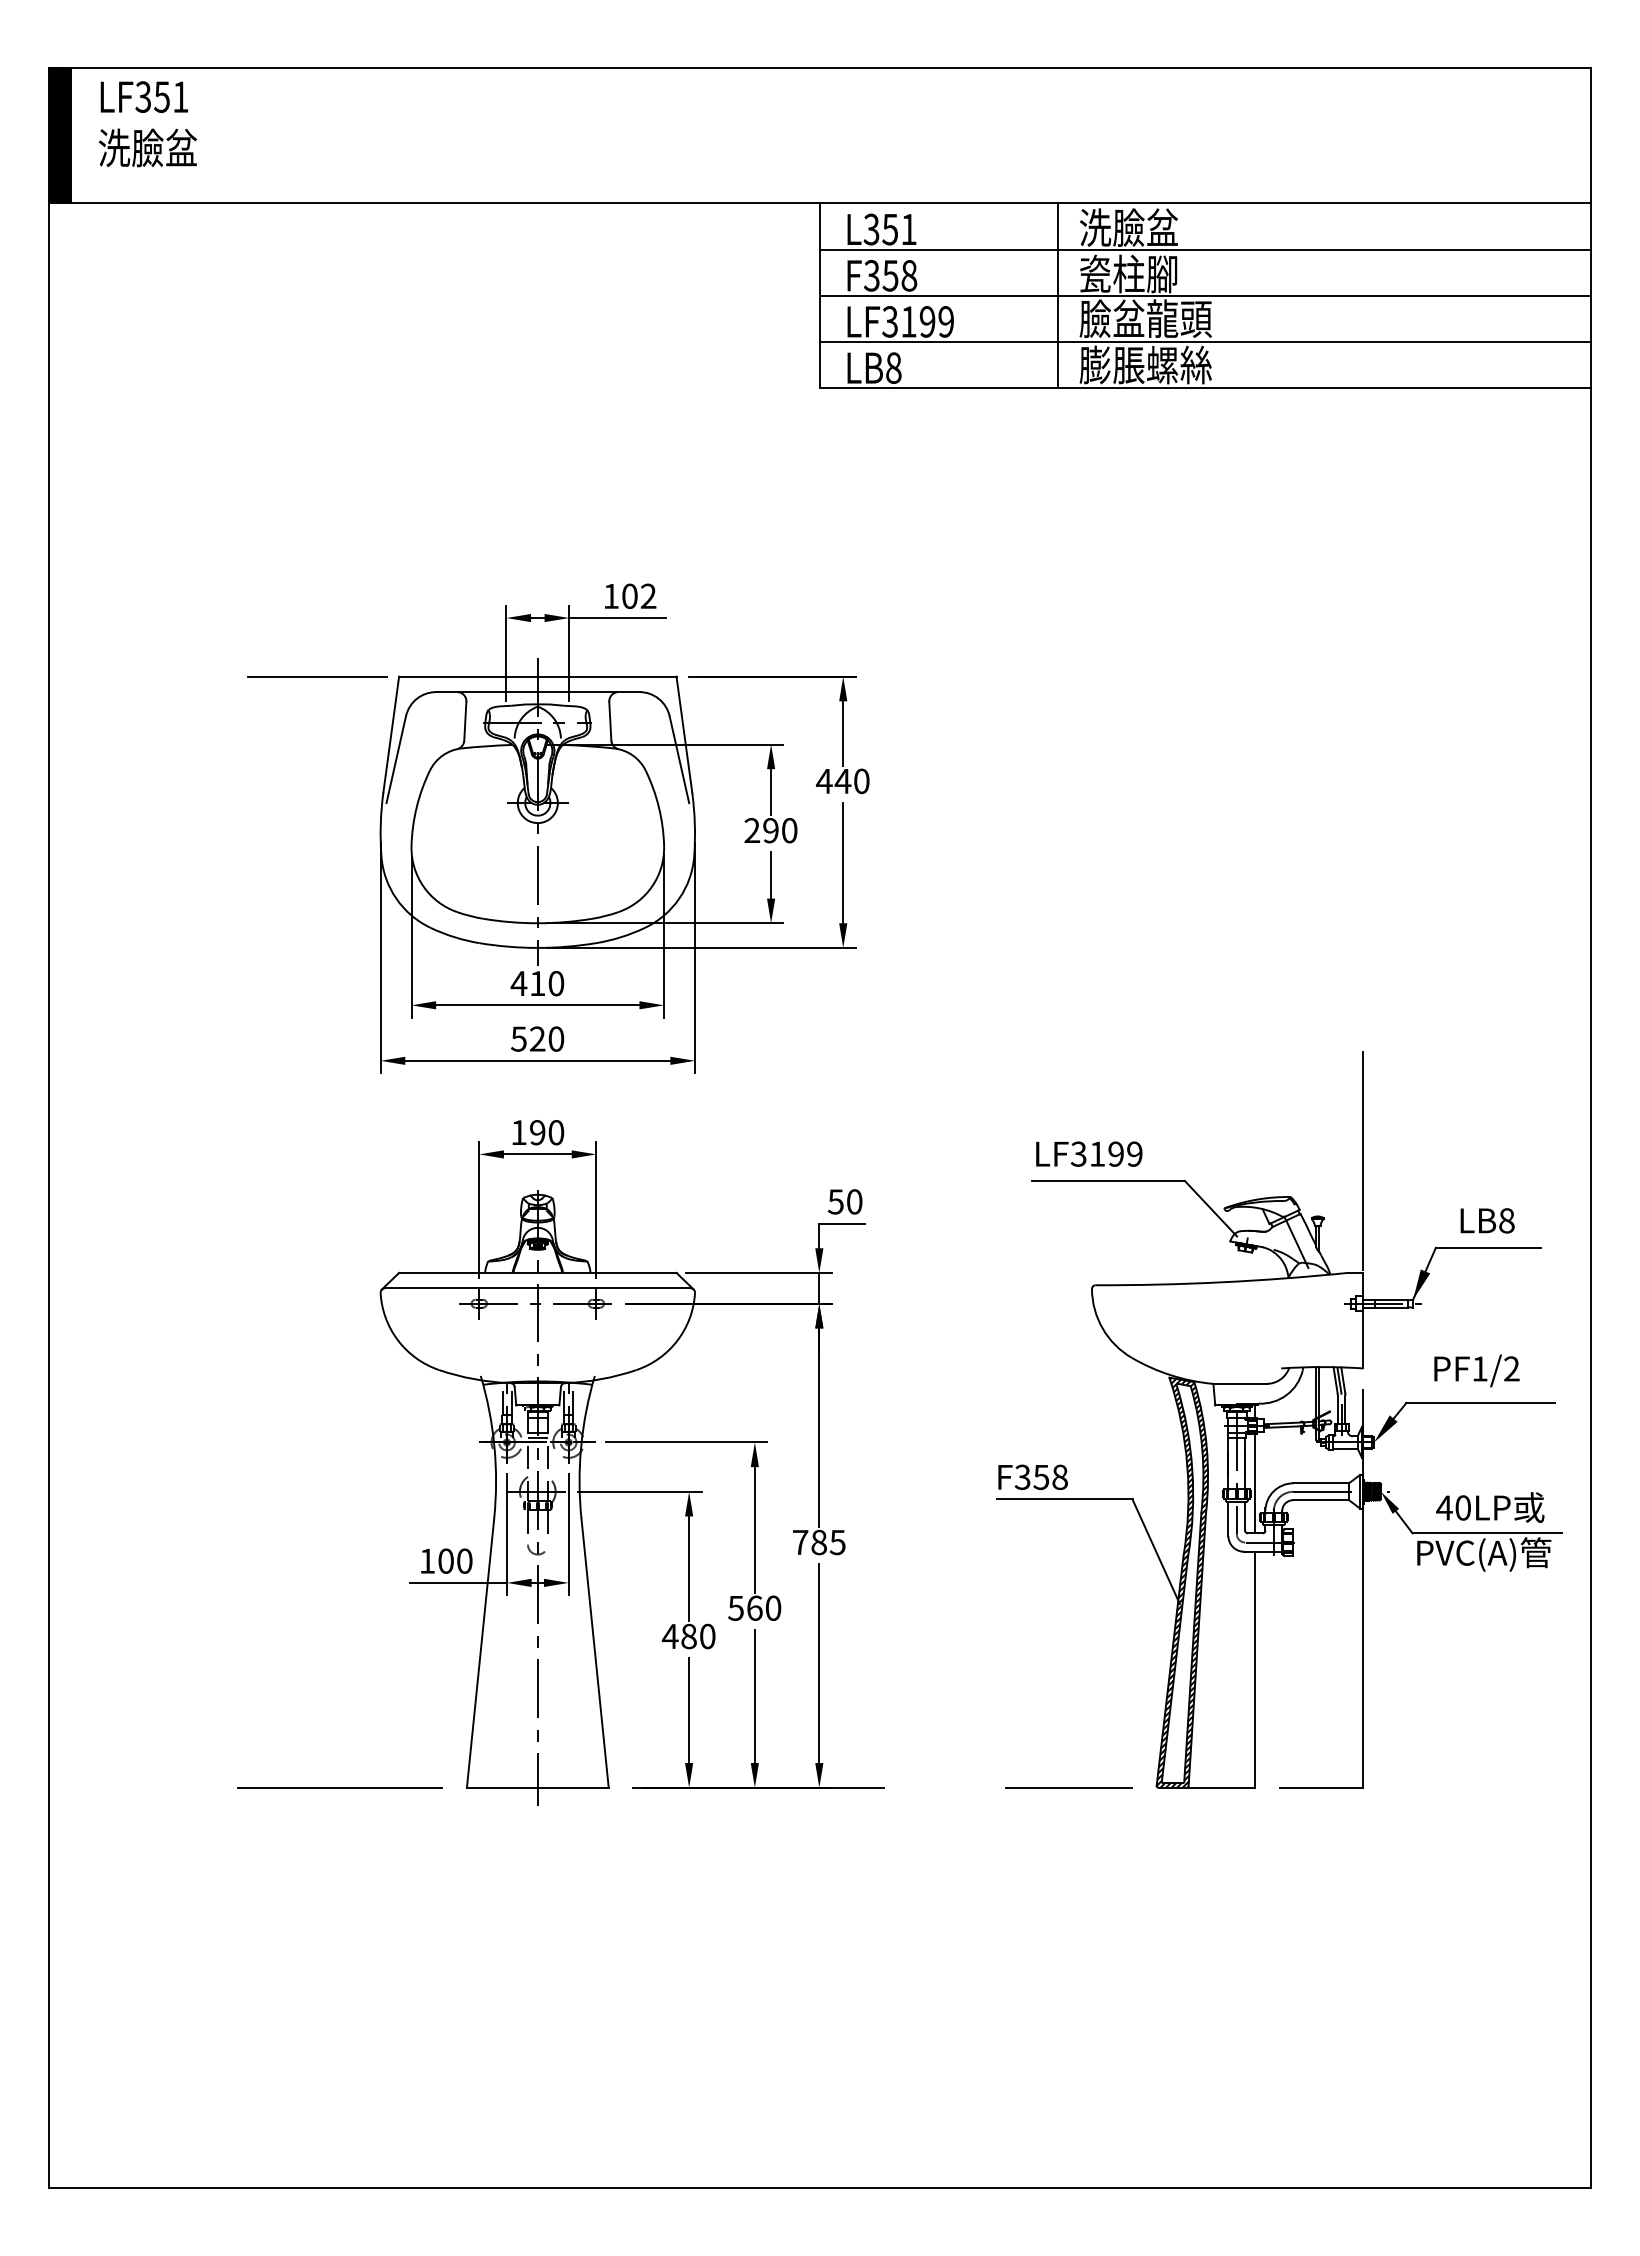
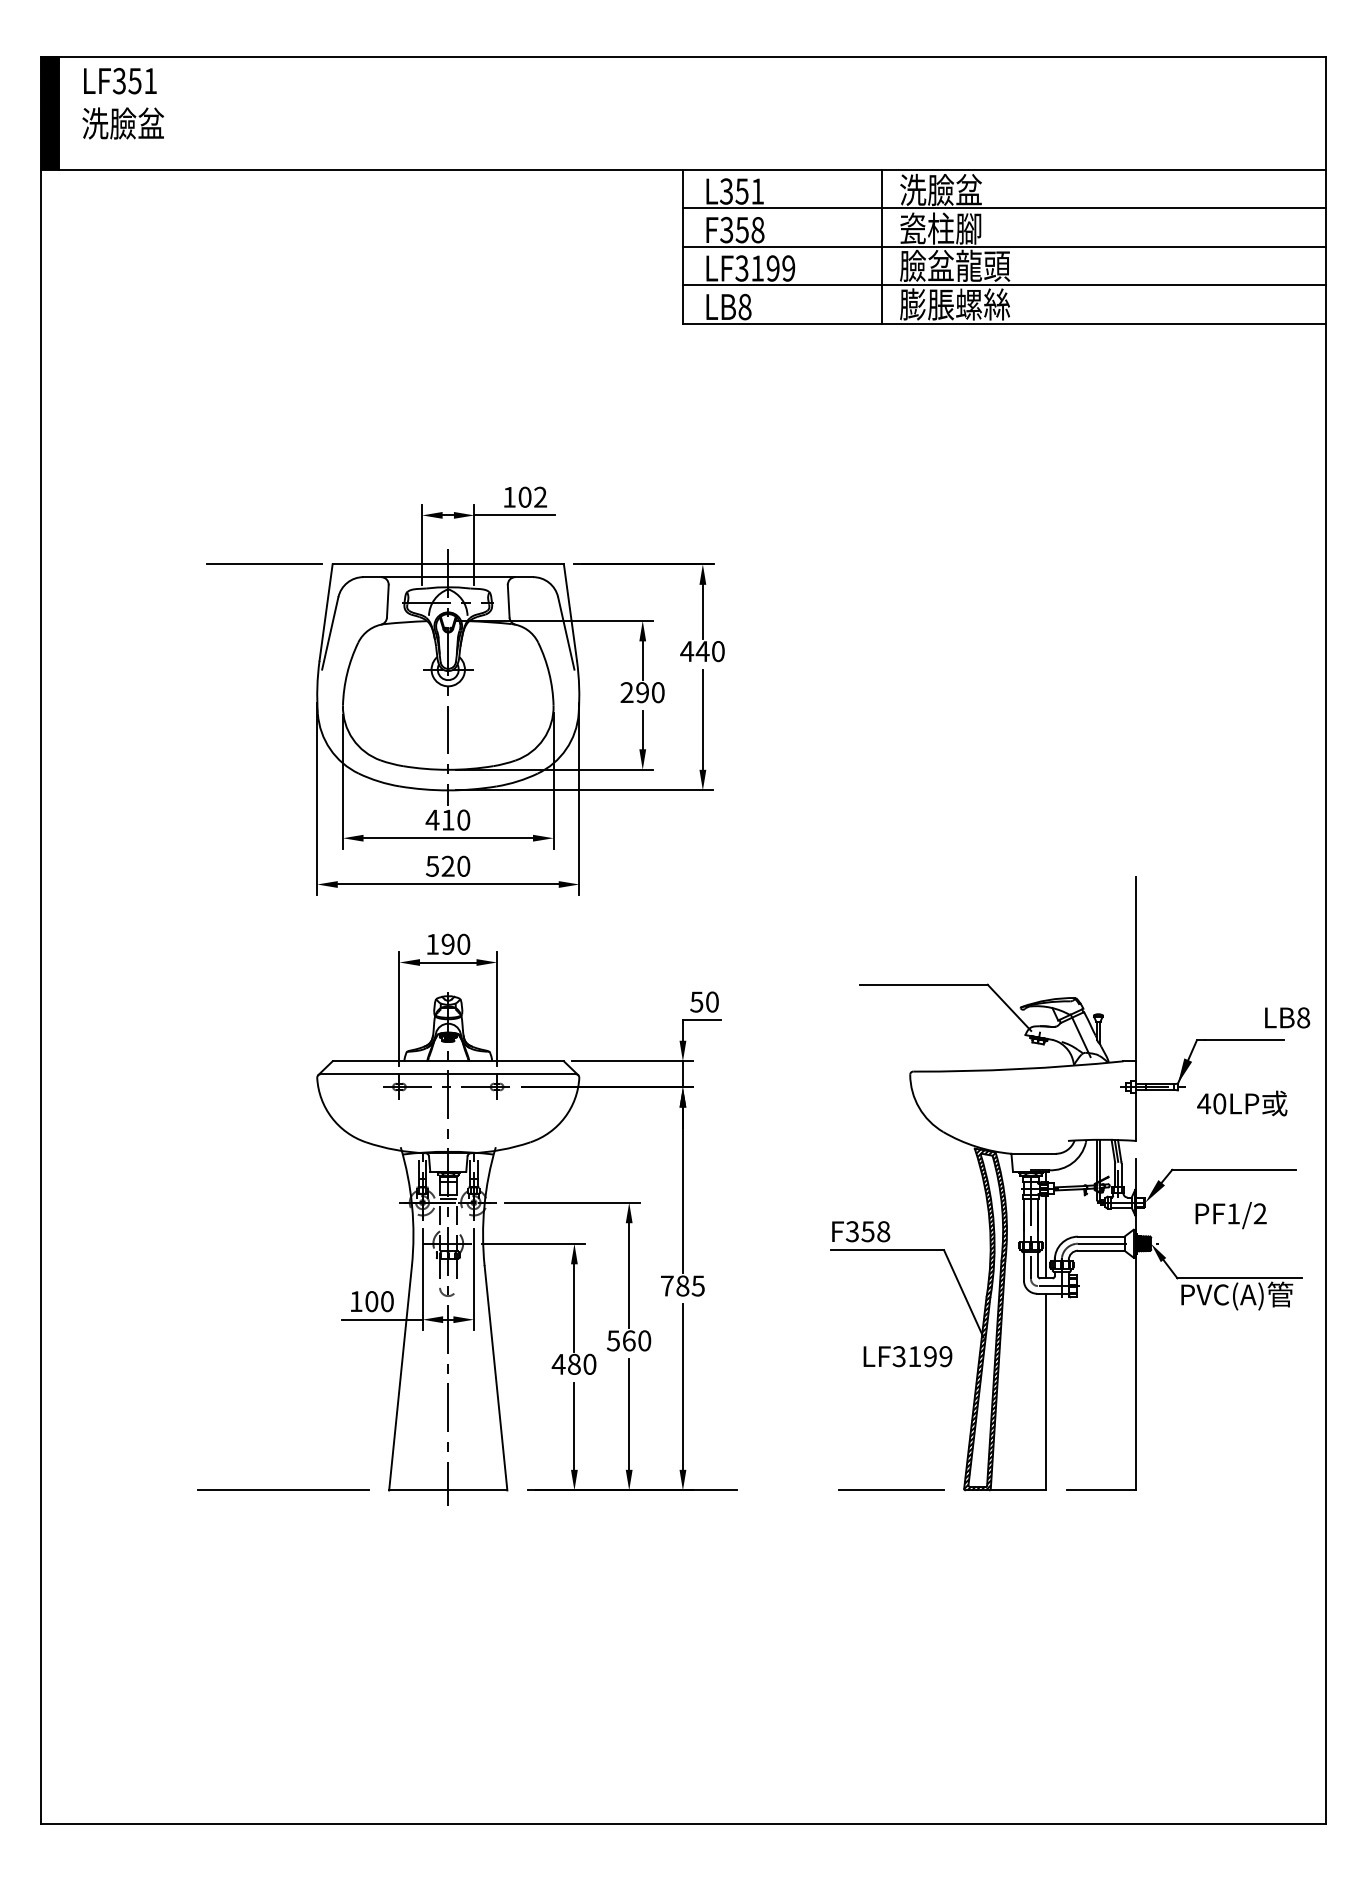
text: (1089, 1153) -> (908, 1356), moved
text: (1487, 1220) -> (1287, 1017), moved
text: (1476, 1370) -> (1230, 1215), moved
text: (1490, 1507) -> (1242, 1103), moved

